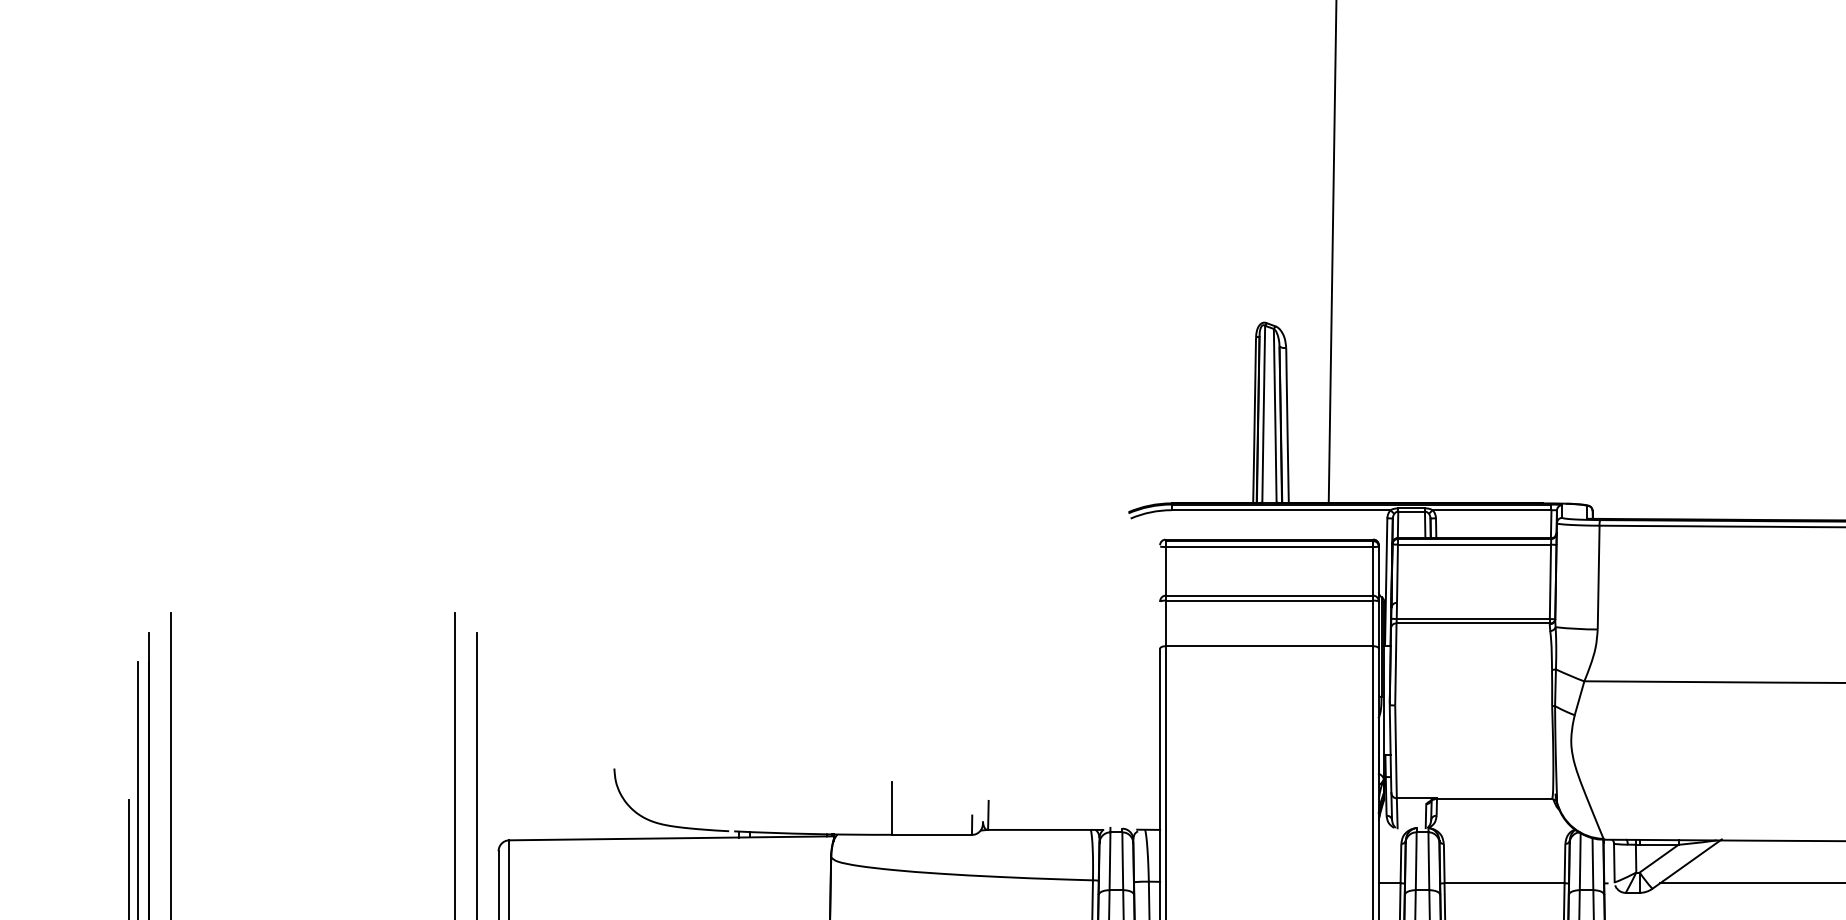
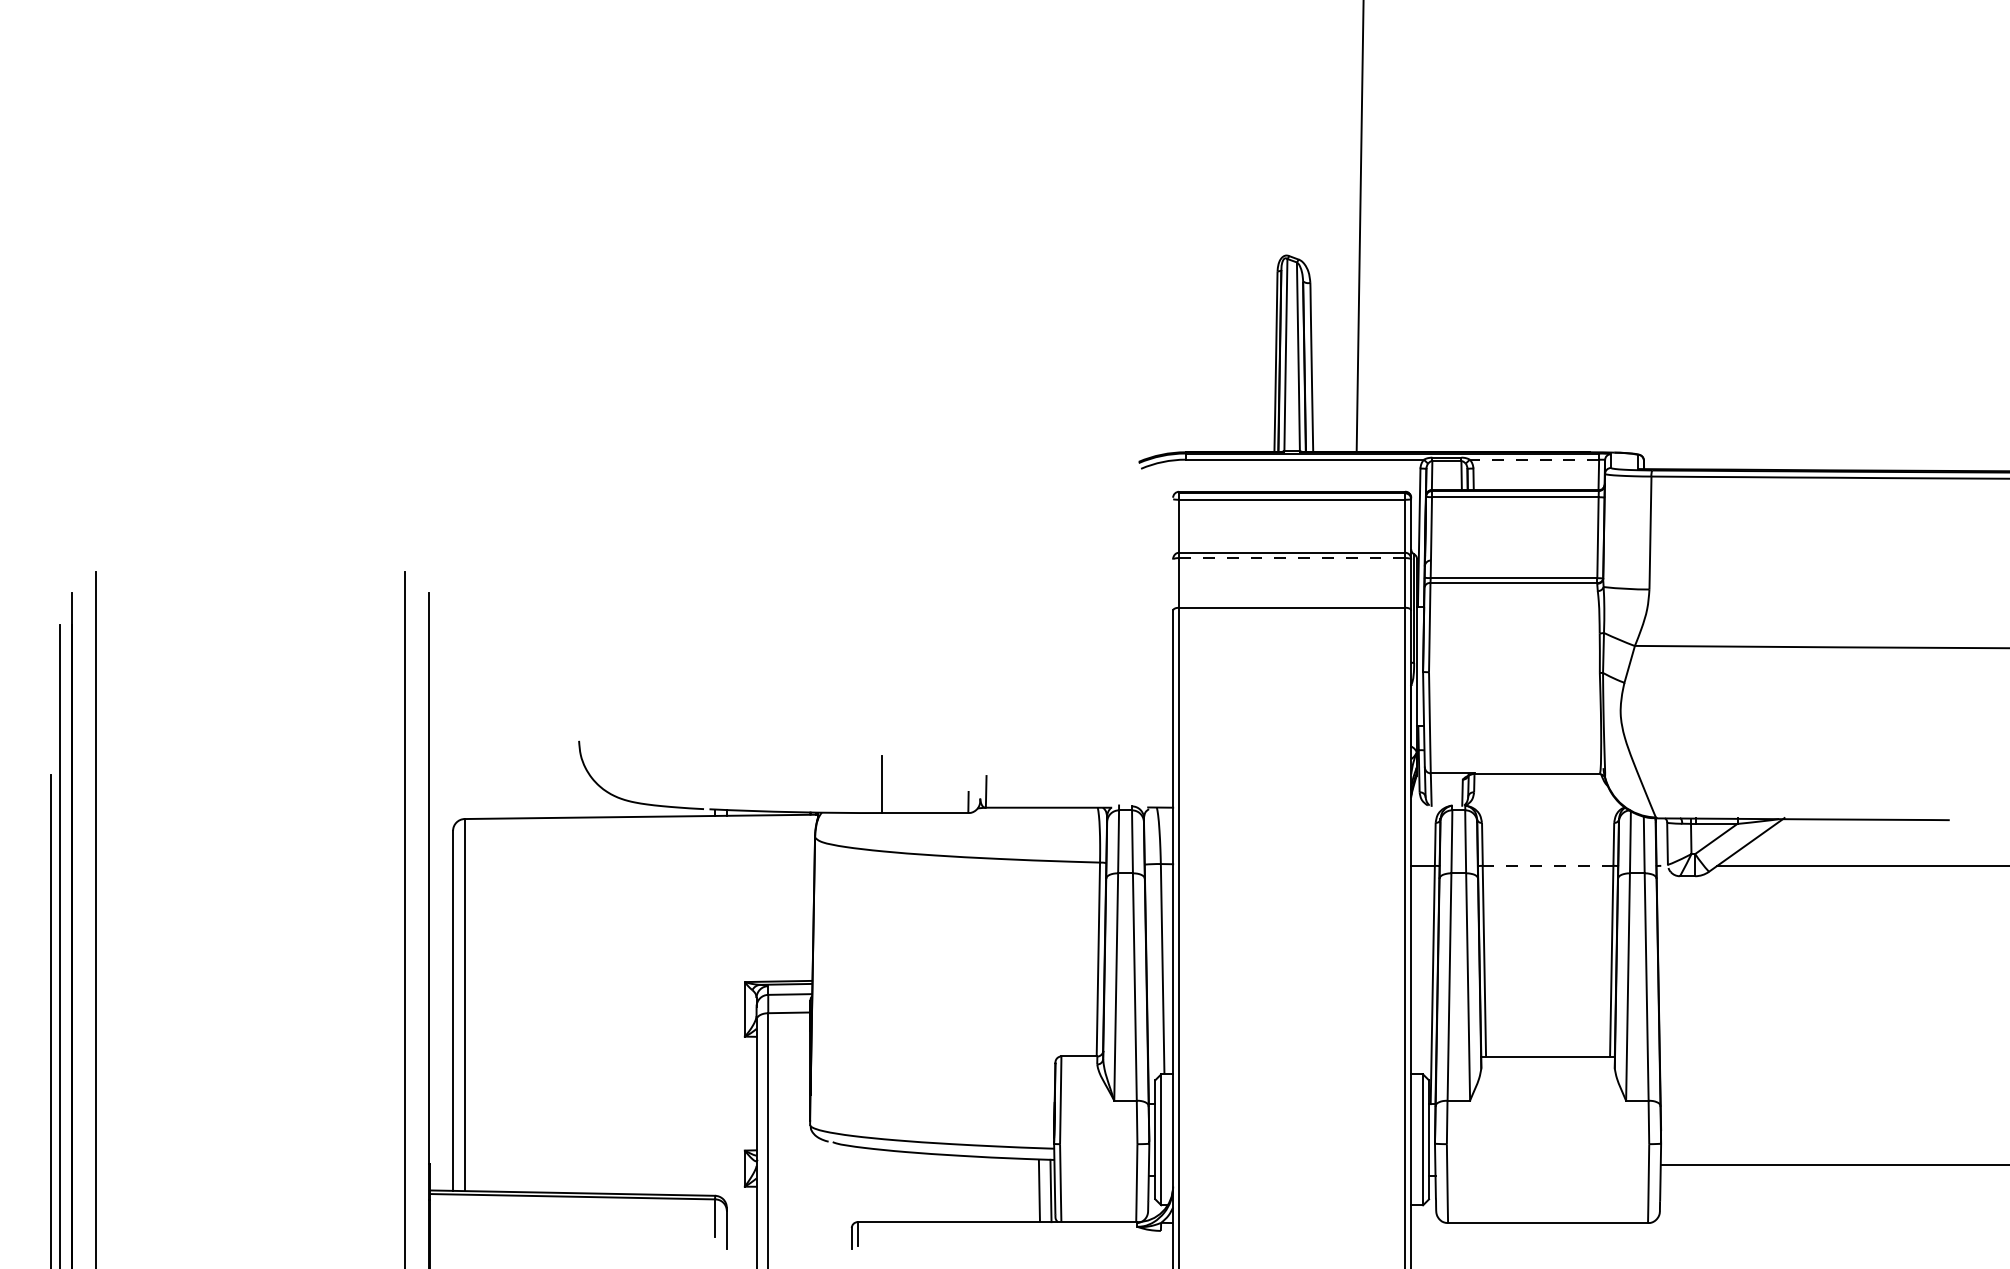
line: (1492, 510) -> (1534, 459), solid -> dashed
line: (1268, 600) -> (1291, 558), solid -> dashed
line: (1504, 883) -> (1547, 865), solid -> dashed

